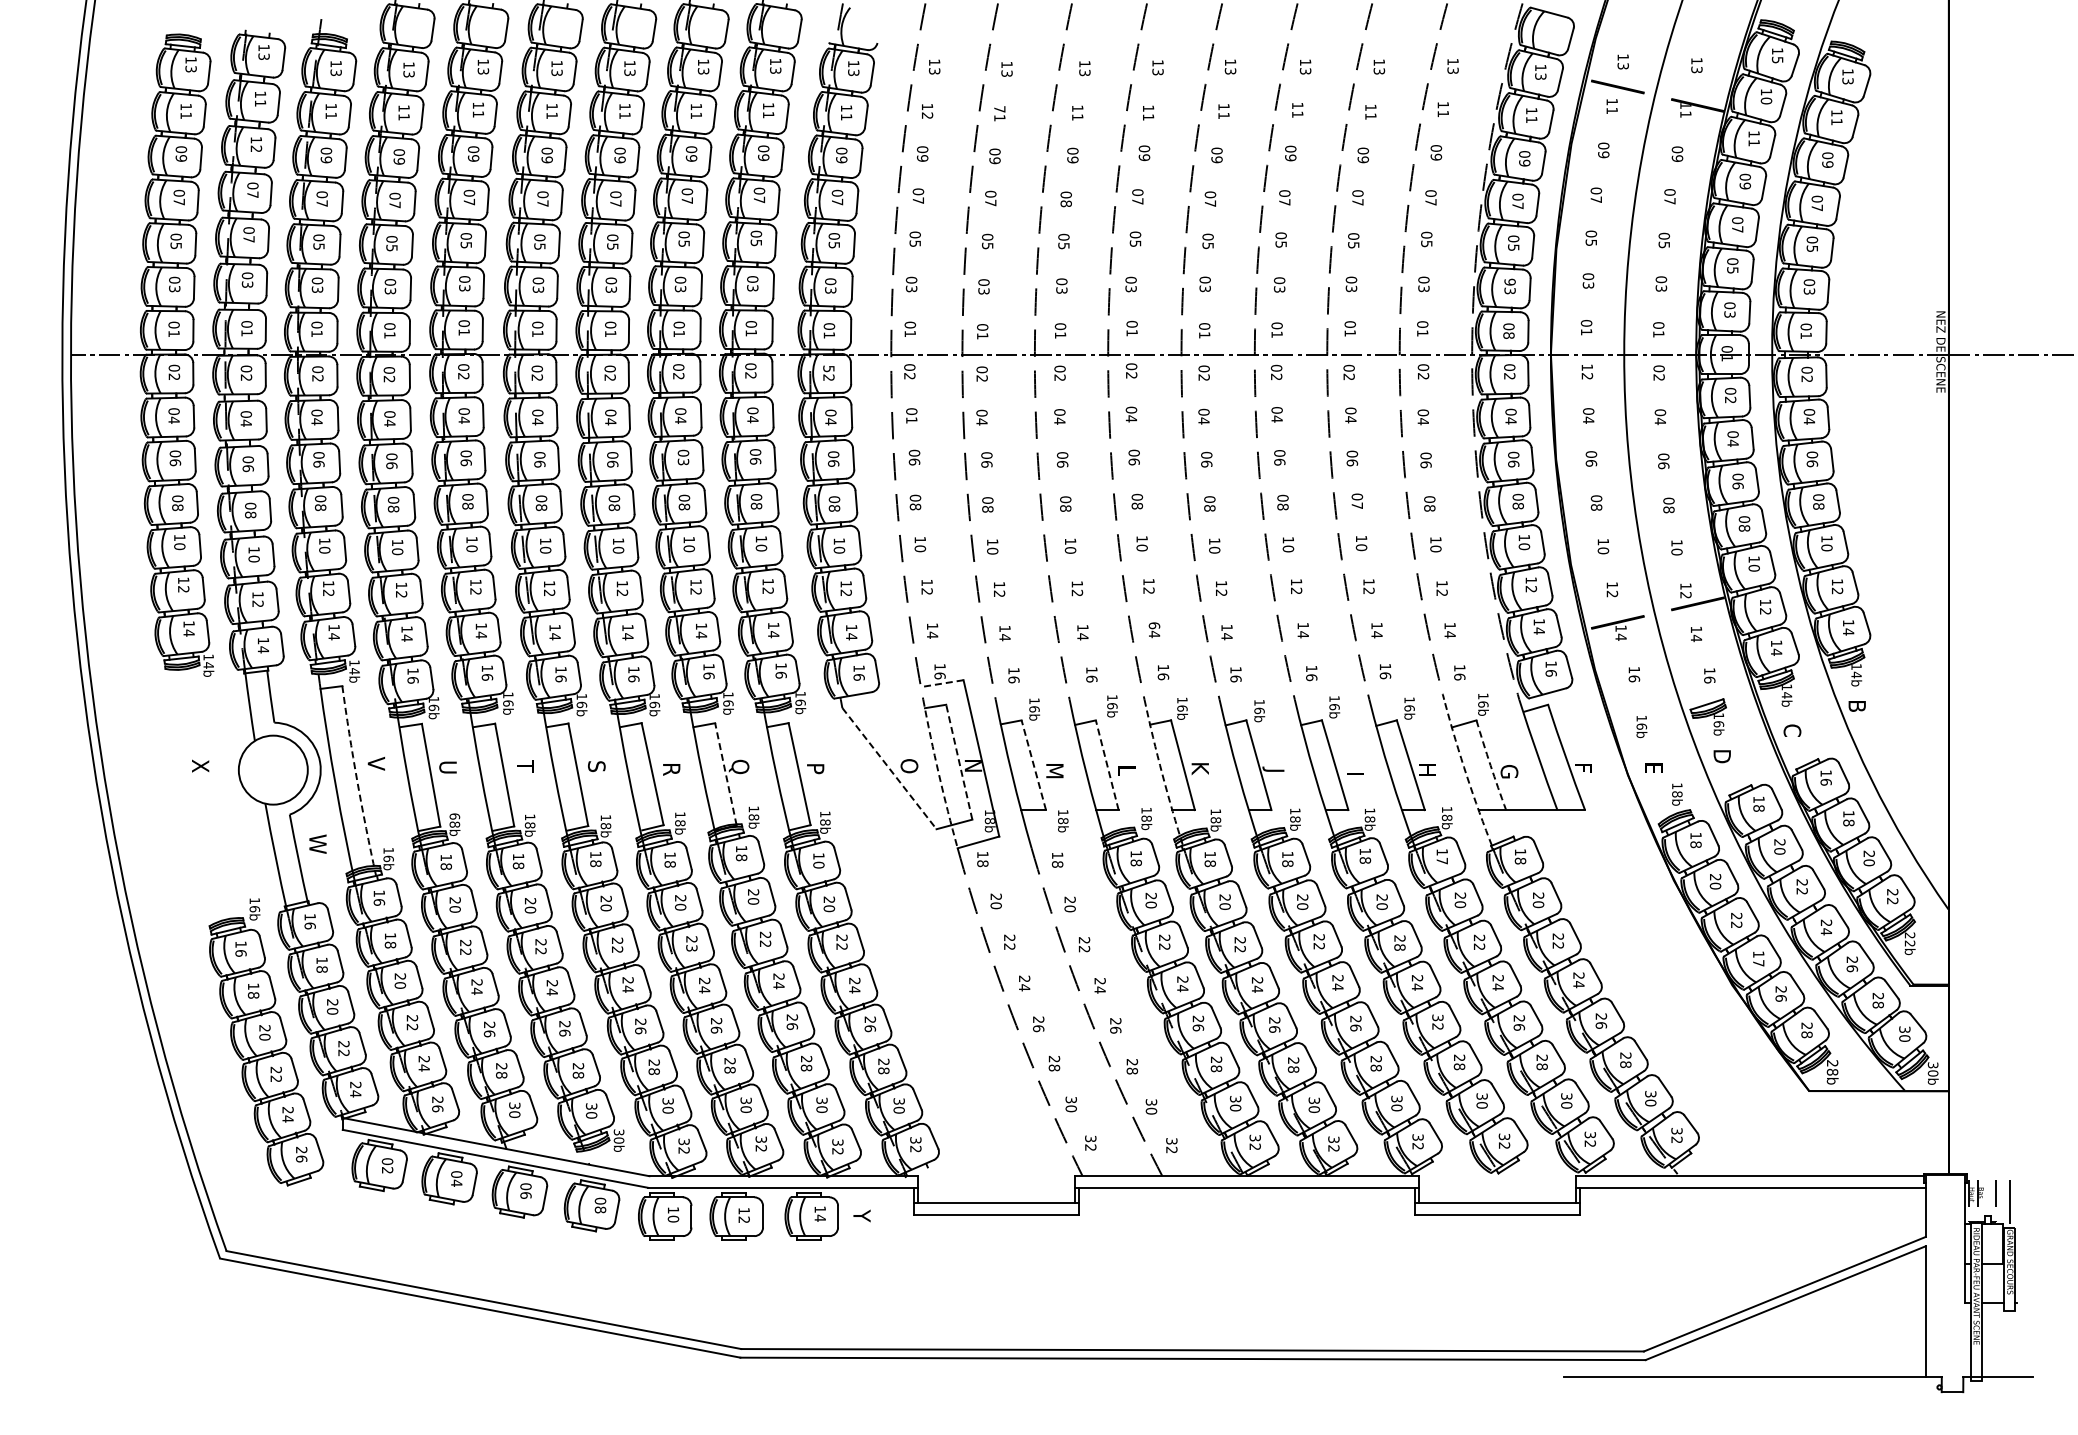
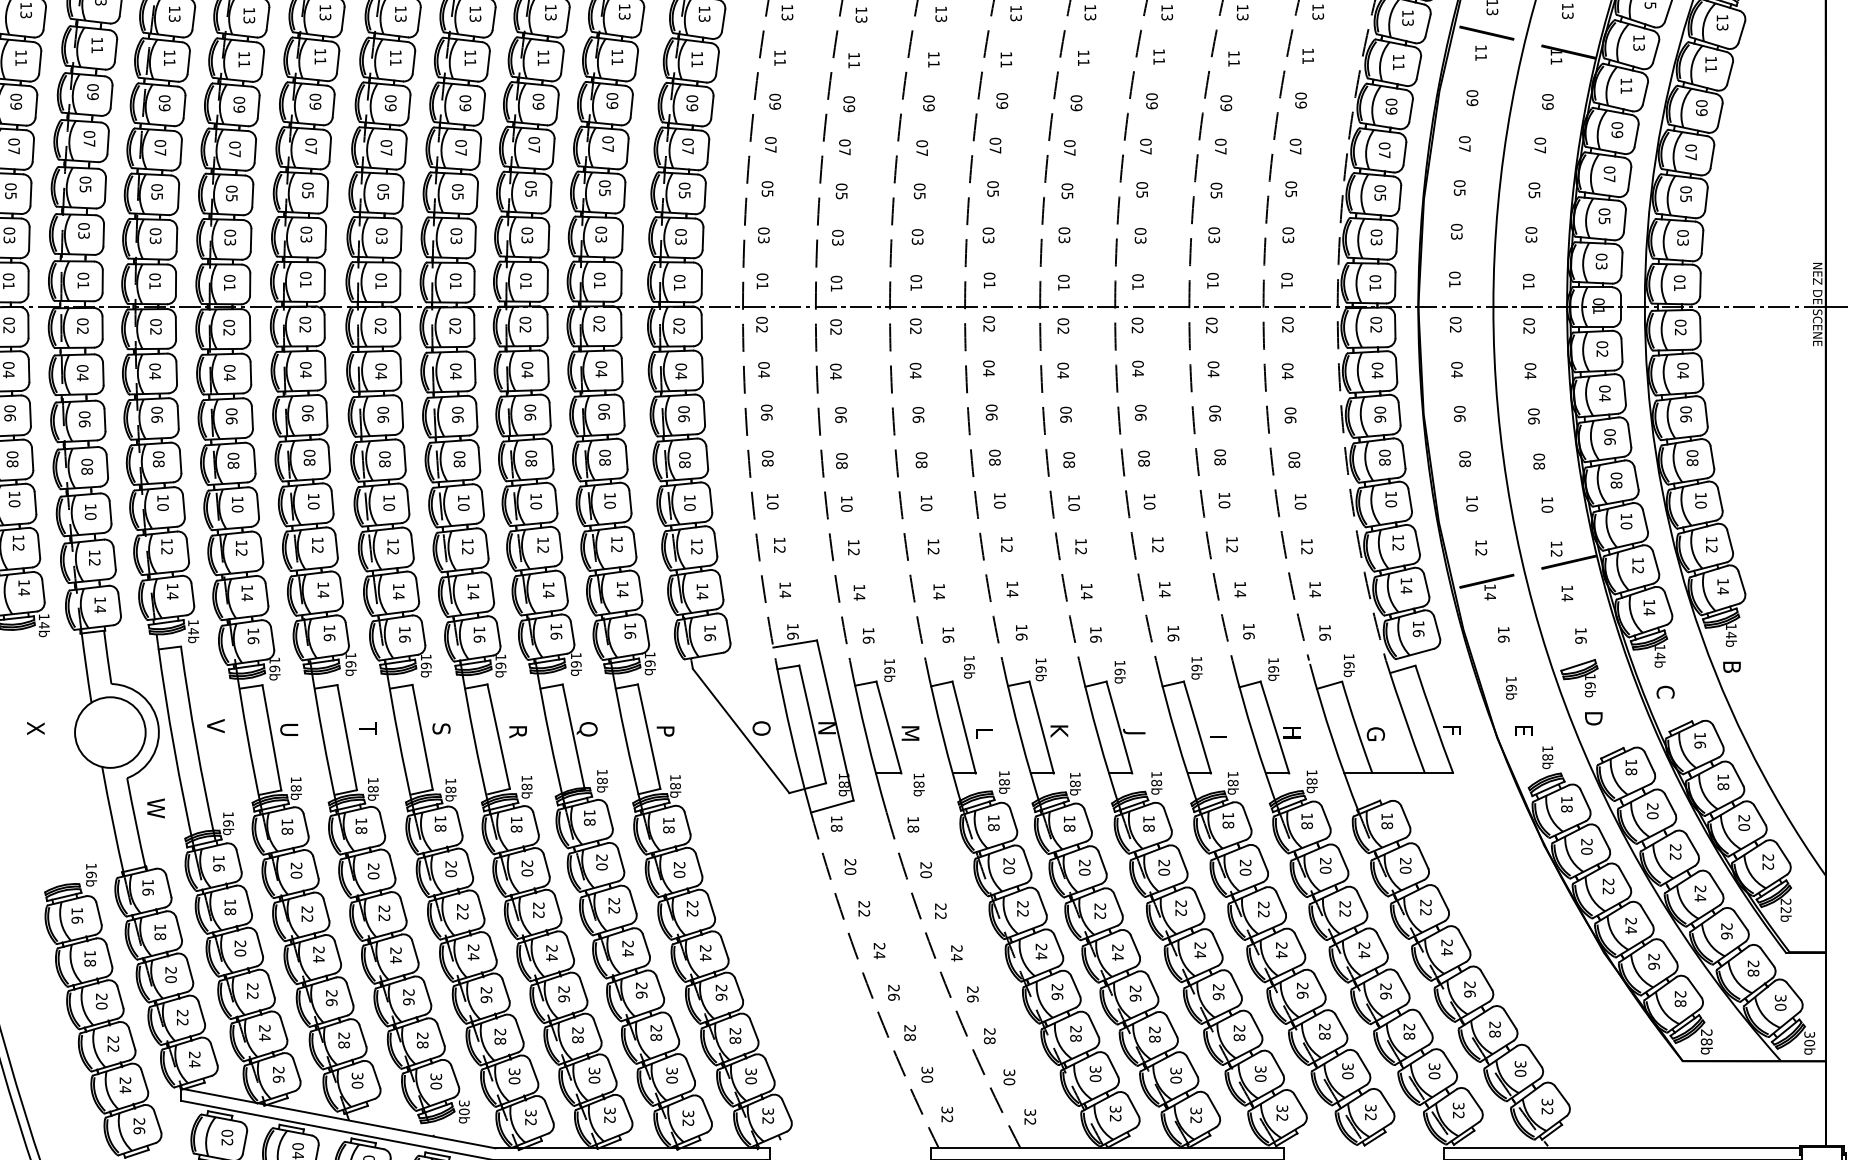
text: (1766, 100) -> (1639, 46), 10 -> 13
text: (999, 109) -> (853, 56), 71 -> 11
text: (927, 115) -> (780, 62), 12 -> 11
text: (256, 144) -> (93, 92), 12 -> 09
text: (1065, 203) -> (921, 152), 08 -> 07
text: (248, 239) -> (84, 189), 07 -> 05
text: (1509, 281) -> (1375, 232), 93 -> 03
text: (1508, 335) -> (1374, 287), 08 -> 01
text: (1587, 367) -> (1455, 320), 12 -> 02
text: (828, 368) -> (678, 321), 52 -> 02
text: (911, 419) -> (763, 373), 01 -> 04
text: (683, 461) -> (530, 416), 03 -> 06
text: (1357, 505) -> (1220, 461), 07 -> 08
text: (1154, 625) -> (1012, 584), 64 -> 14
line: (942, 683) -> (795, 643), dashed -> solid
line: (959, 762) -> (812, 724), dashed -> solid
line: (1033, 764) -> (888, 726), dashed -> solid
line: (1107, 764) -> (964, 726), dashed -> solid
arc: (1490, 765) -> (1356, 727), dashed -> solid
line: (889, 768) -> (741, 730), dashed -> solid
line: (725, 773) -> (573, 736), dashed -> solid
arc: (938, 774) -> (791, 737), dashed -> solid
arc: (1162, 774) -> (1020, 737), dashed -> solid
arc: (1466, 776) -> (1331, 739), dashed -> solid
arc: (357, 781) -> (196, 744), dashed -> solid
text: (454, 816) -> (295, 780), 68b -> 18b
text: (1441, 860) -> (1306, 825), 17 -> 18
text: (818, 864) -> (668, 829), 10 -> 18
text: (1399, 947) -> (1263, 914), 28 -> 22
text: (691, 948) -> (538, 915), 23 -> 22
text: (1758, 958) -> (1630, 925), 17 -> 24
text: (1437, 1022) -> (1302, 990), 32 -> 26

